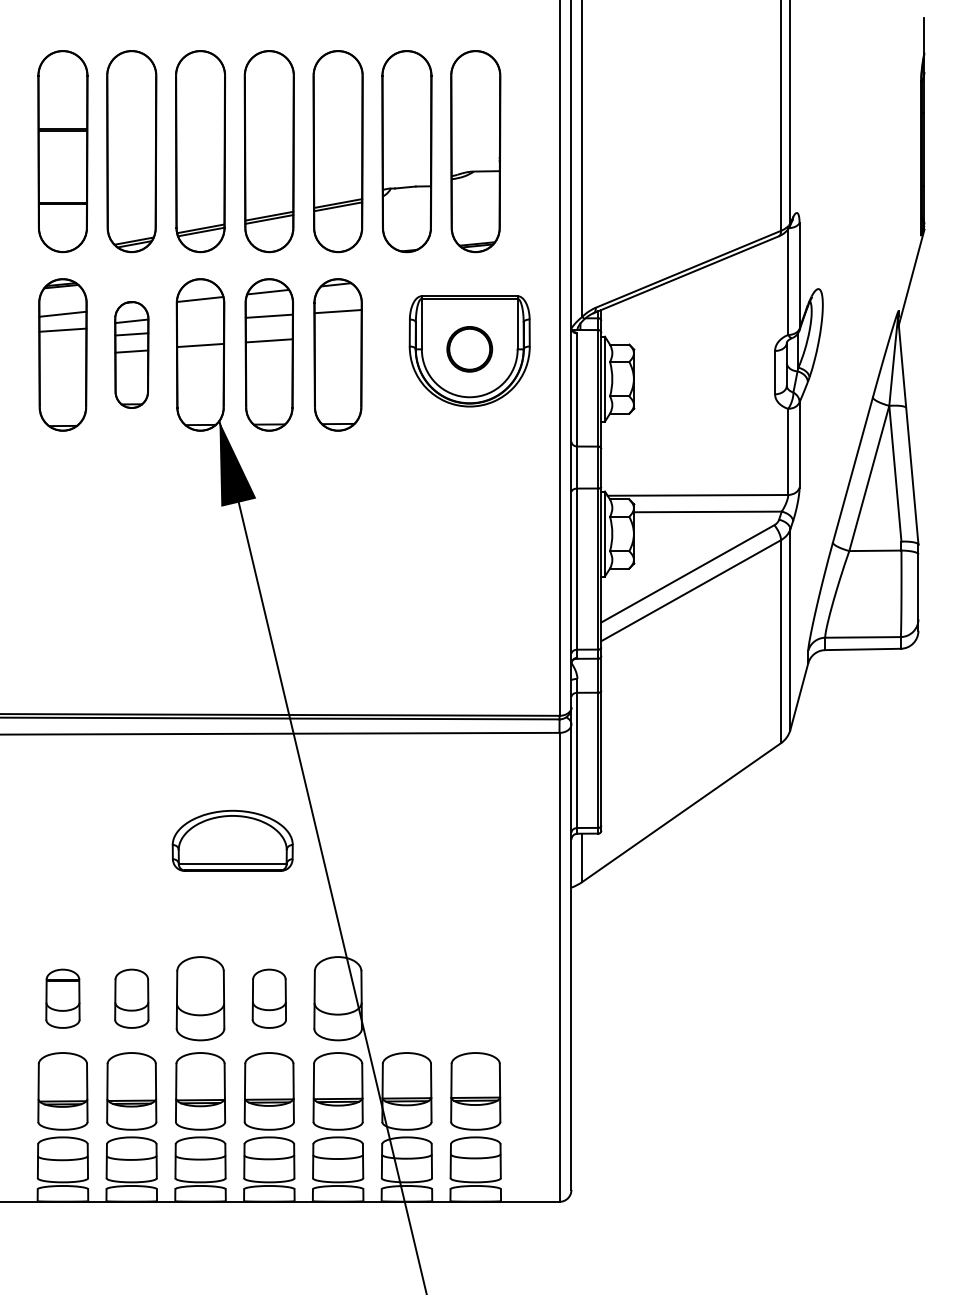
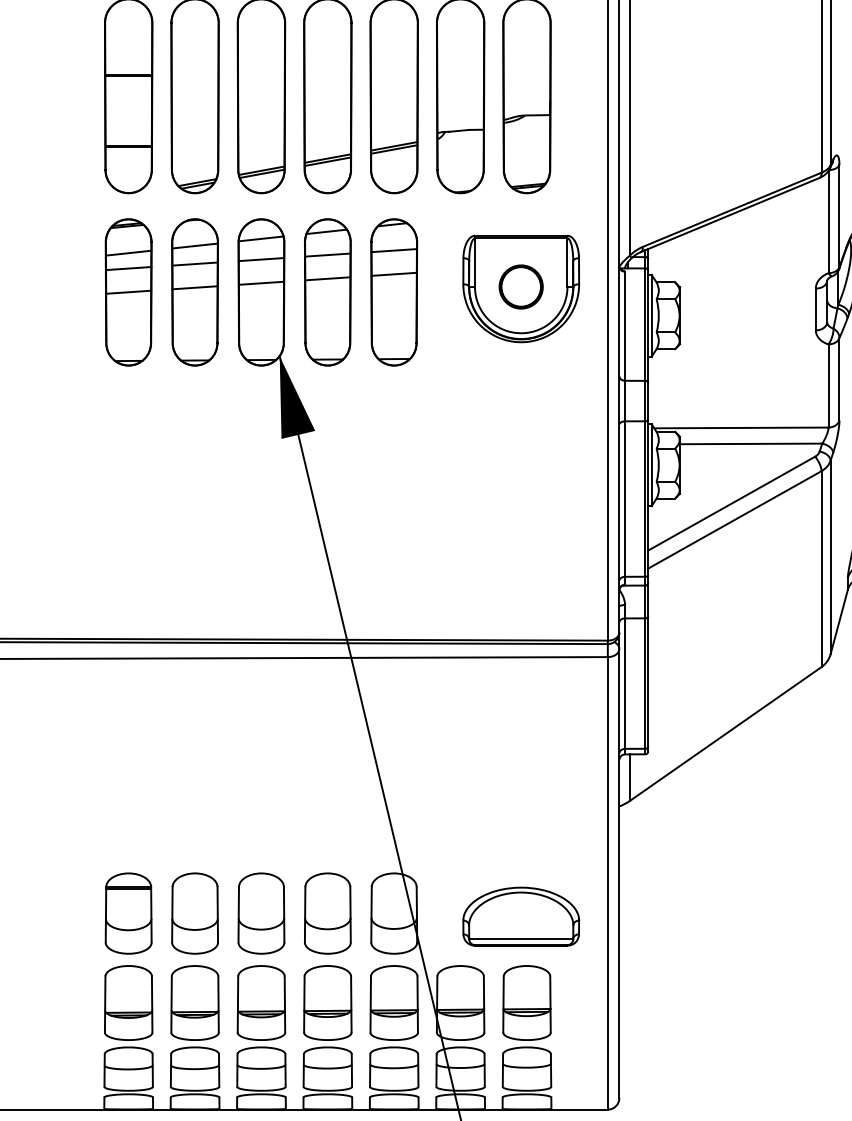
line: (200, 320) -> (261, 259), added
line: (337, 335) -> (393, 273), added
line: (62, 354) -> (128, 291), added
part: (131, 354) -> (194, 291), size x1.43
part: (232, 840) -> (520, 916), moved
part: (62, 998) -> (128, 913), size x1.43
part: (131, 998) -> (194, 913), size x1.43
part: (269, 998) -> (327, 913), size x1.43

